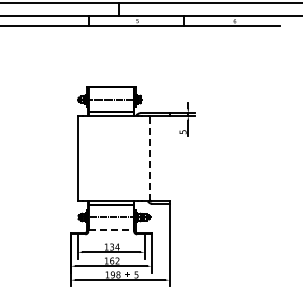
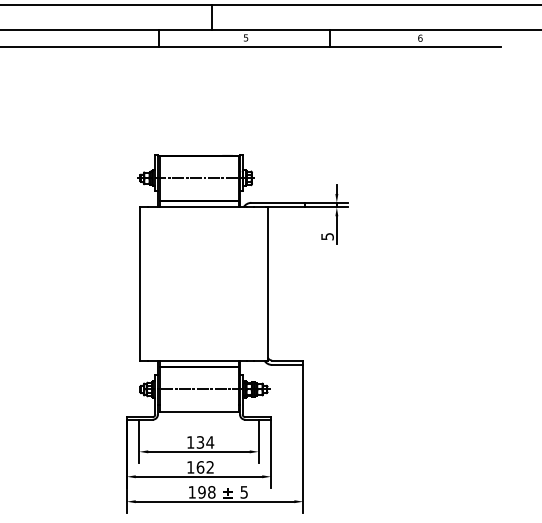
line: (149, 158) -> (267, 283), dashed -> solid
line: (112, 229) -> (201, 410), dashed -> solid

